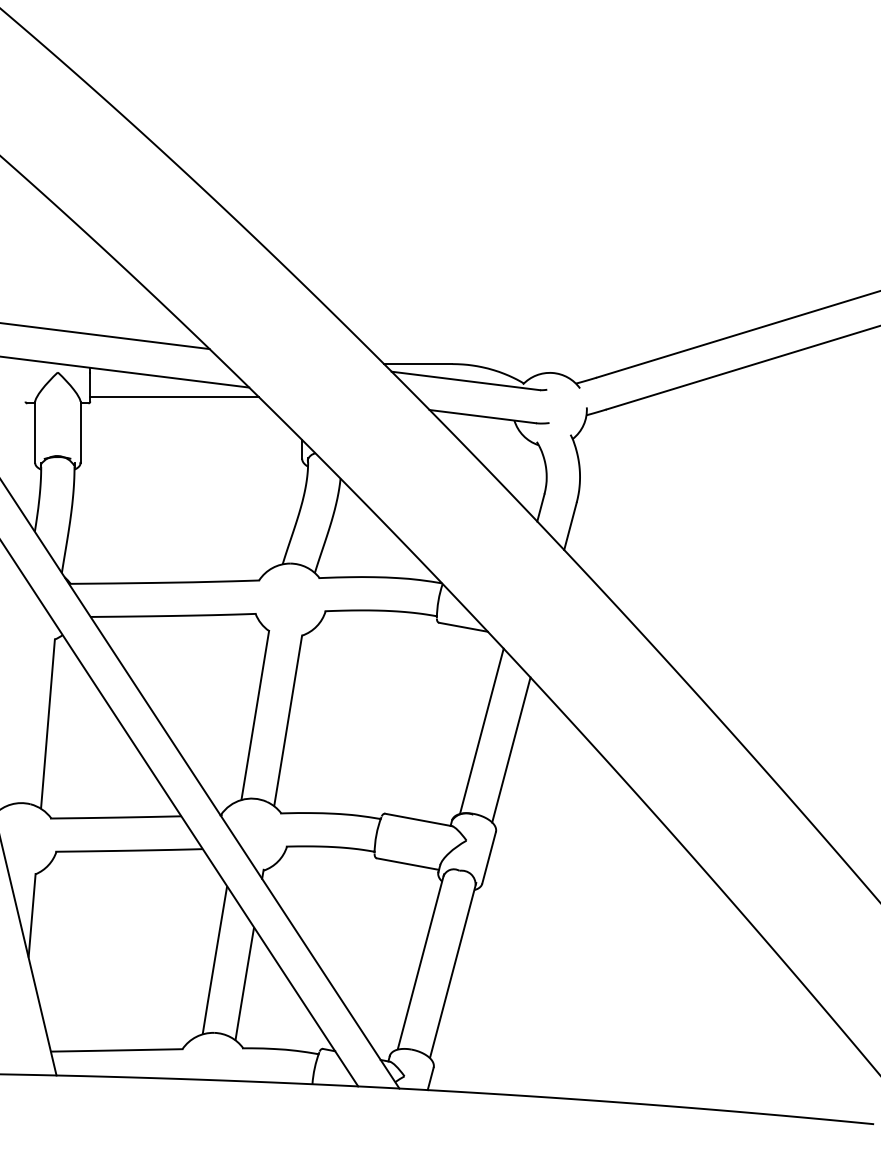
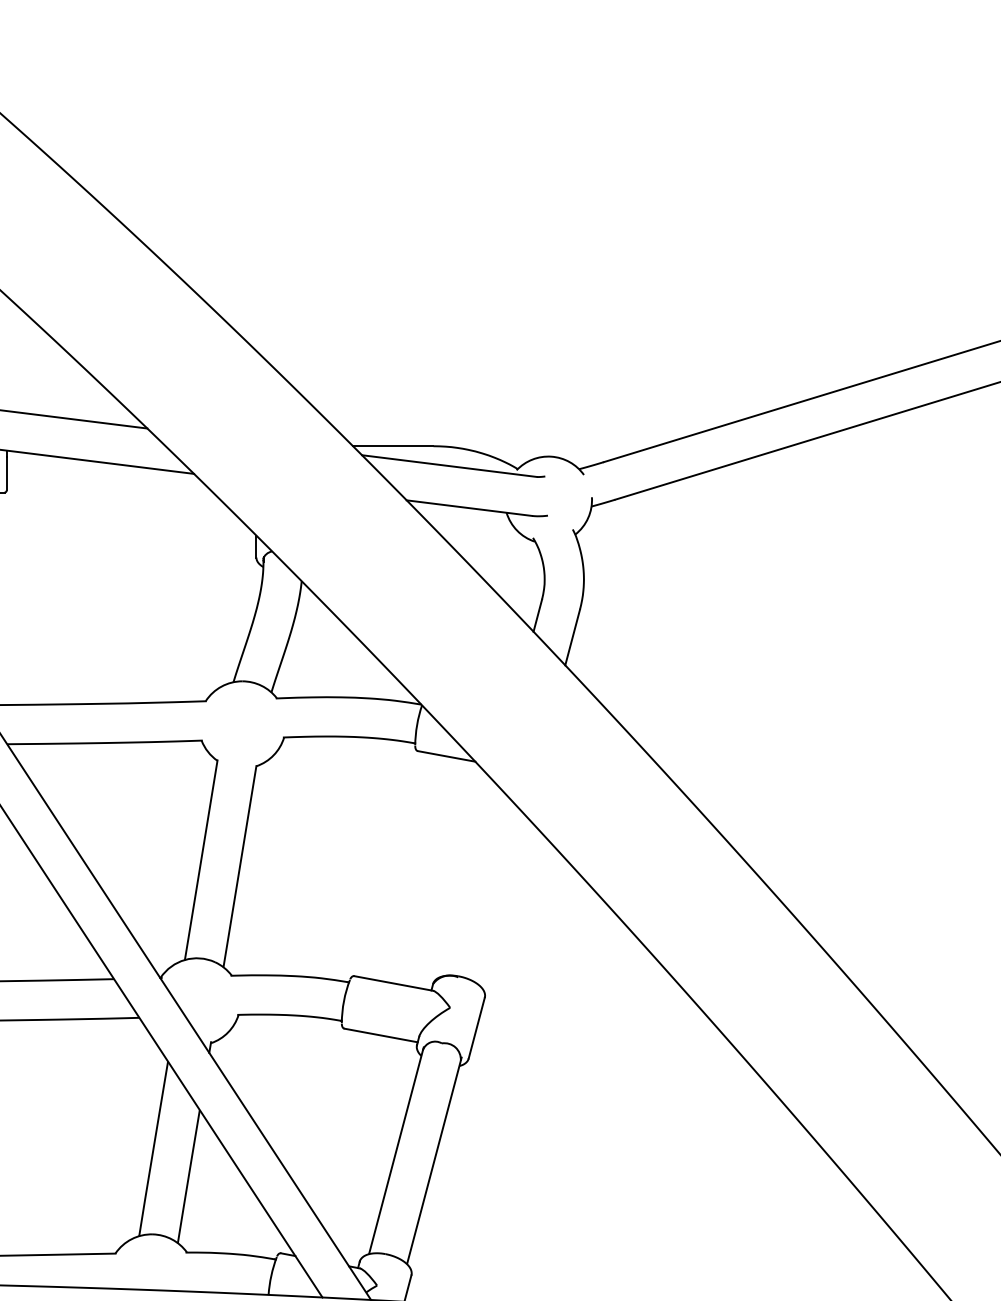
line: (174, 397) -> (106, 485), removed
line: (481, 731) -> (467, 879), removed
line: (511, 749) -> (503, 900), removed

